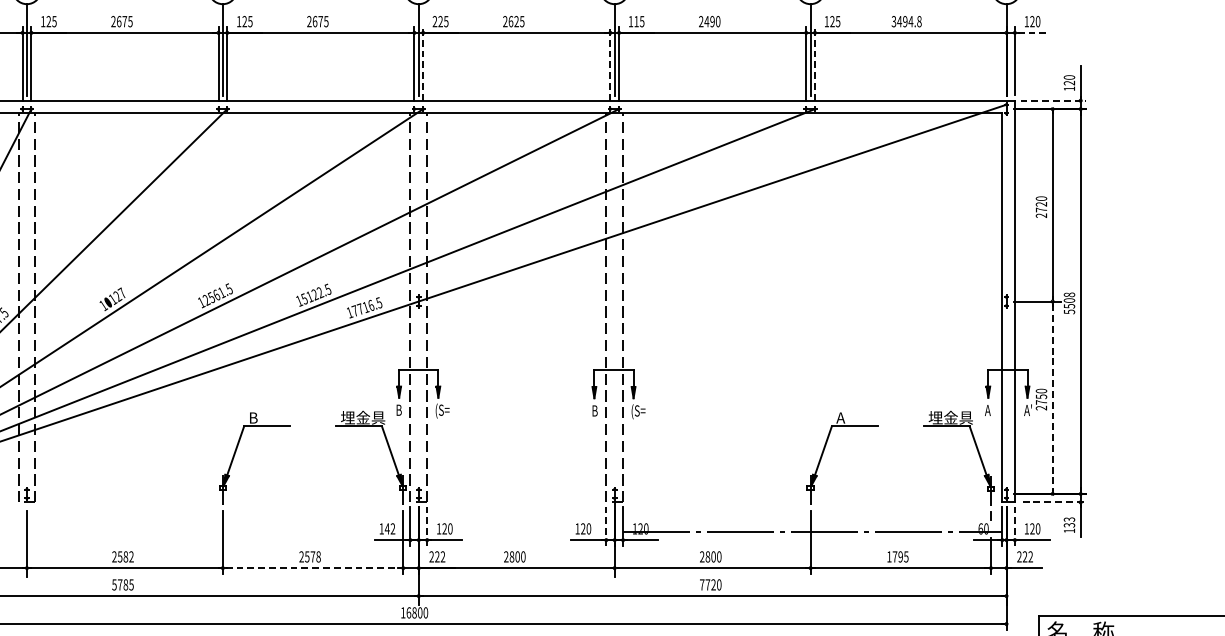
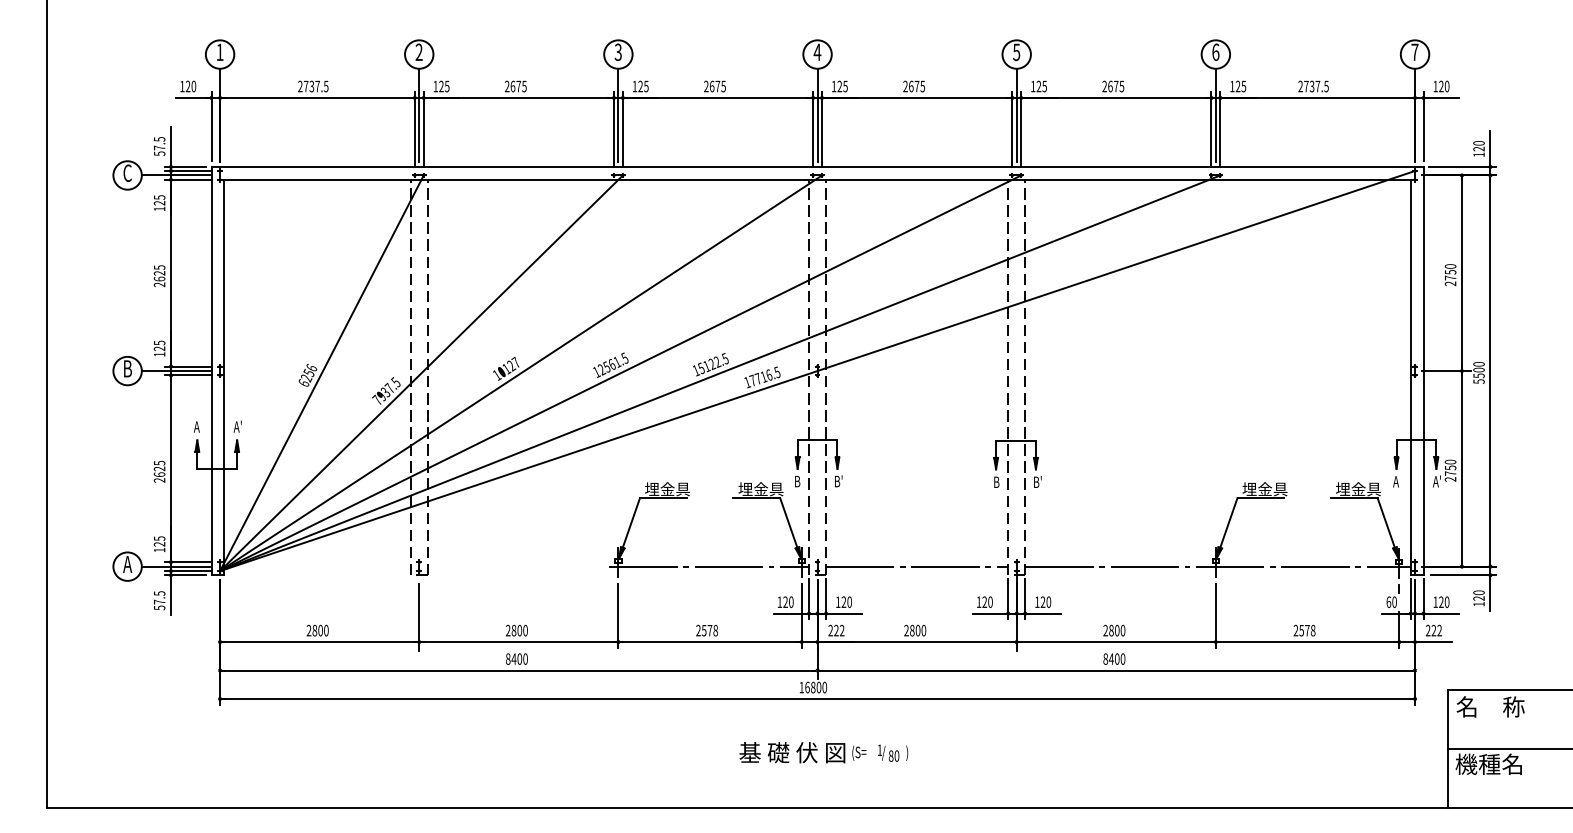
text: (434, 20) -> (833, 85), 225 -> 125
text: (516, 21) -> (916, 86), 2625 -> 2675
text: (636, 21) -> (1038, 86), 115 -> 125
text: (711, 21) -> (1115, 86), 2490 -> 2675
text: (906, 21) -> (1313, 86), 3494.8 -> 2737.5
line: (1034, 32) -> (1443, 97), dashed -> solid
line: (423, 63) -> (822, 129), dashed -> solid
line: (610, 63) -> (1012, 129), dashed -> solid
line: (815, 63) -> (1220, 129), dashed -> solid
line: (1054, 100) -> (1463, 166), dashed -> solid
text: (1041, 204) -> (1450, 272), 2720 -> 2750
text: (1069, 295) -> (1479, 364), 5508 -> 5500
line: (1052, 397) -> (1461, 468), dashed -> solid
text: (442, 411) -> (841, 482), (S= -> B'
text: (639, 411) -> (1041, 482), (S= -> B'
text: (271, 418) -> (667, 489), B -> 埋金具
text: (858, 418) -> (1264, 489), A -> 埋金具
line: (312, 493) -> (709, 566), added
line: (517, 493) -> (917, 566), added
line: (1055, 502) -> (1464, 575), dashed -> solid
text: (1068, 522) -> (1478, 595), 133 -> 120
line: (427, 526) -> (826, 599), dashed -> solid
line: (606, 526) -> (1008, 599), dashed -> solid
line: (1014, 526) -> (1423, 599), dashed -> solid
text: (390, 528) -> (788, 601), 142 -> 120
line: (812, 532) -> (1217, 566), moved
text: (125, 556) -> (519, 630), 2582 -> 2800
text: (897, 556) -> (1304, 630), 1795 -> 2578
line: (313, 568) -> (710, 642), dashed -> solid
text: (122, 584) -> (516, 658), 5785 -> 8400
text: (707, 584) -> (1111, 658), 7720 -> 8400

